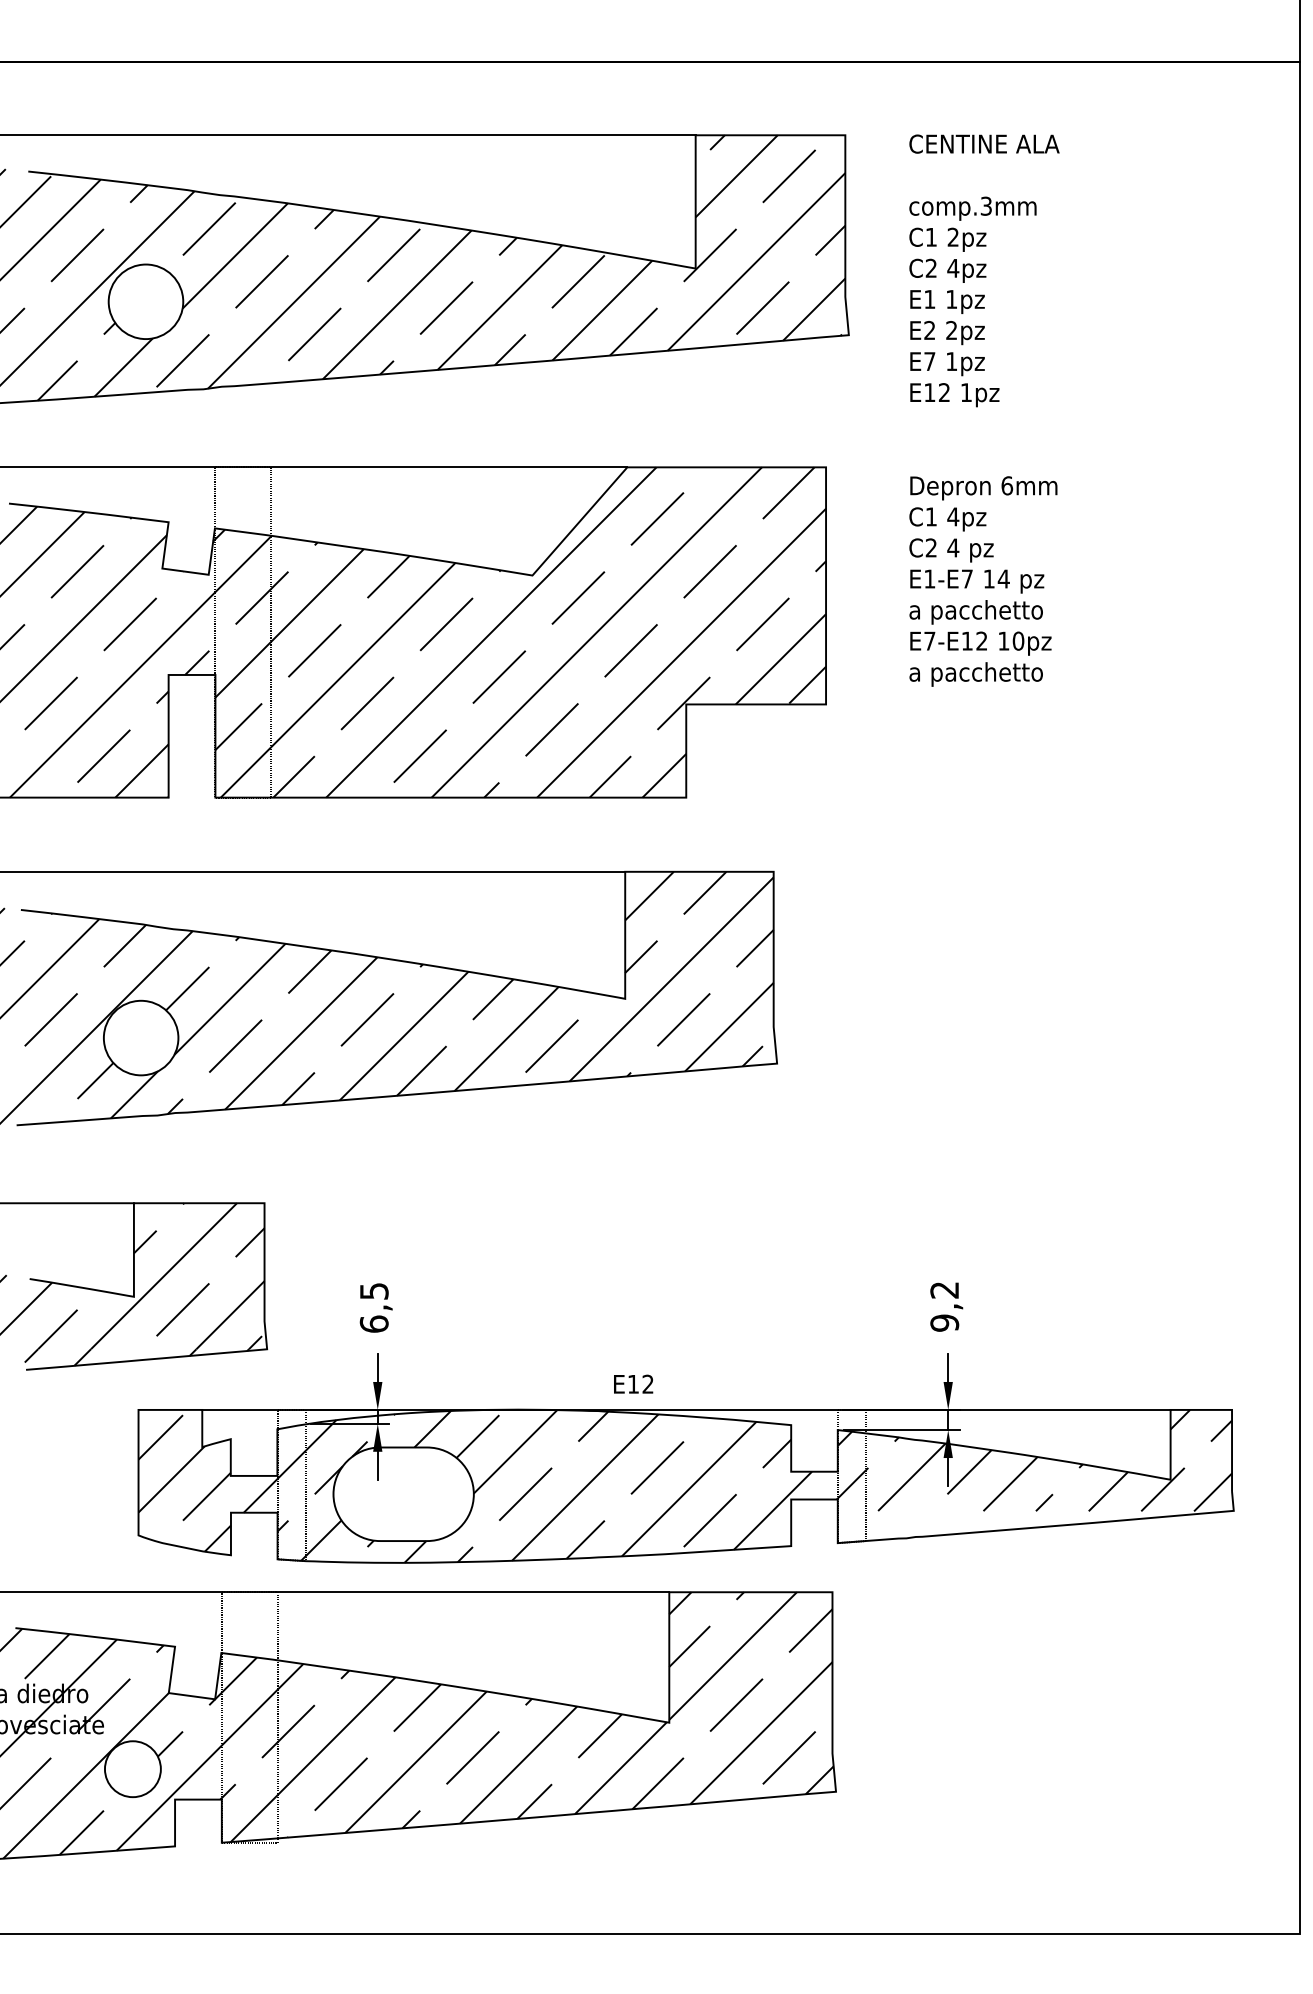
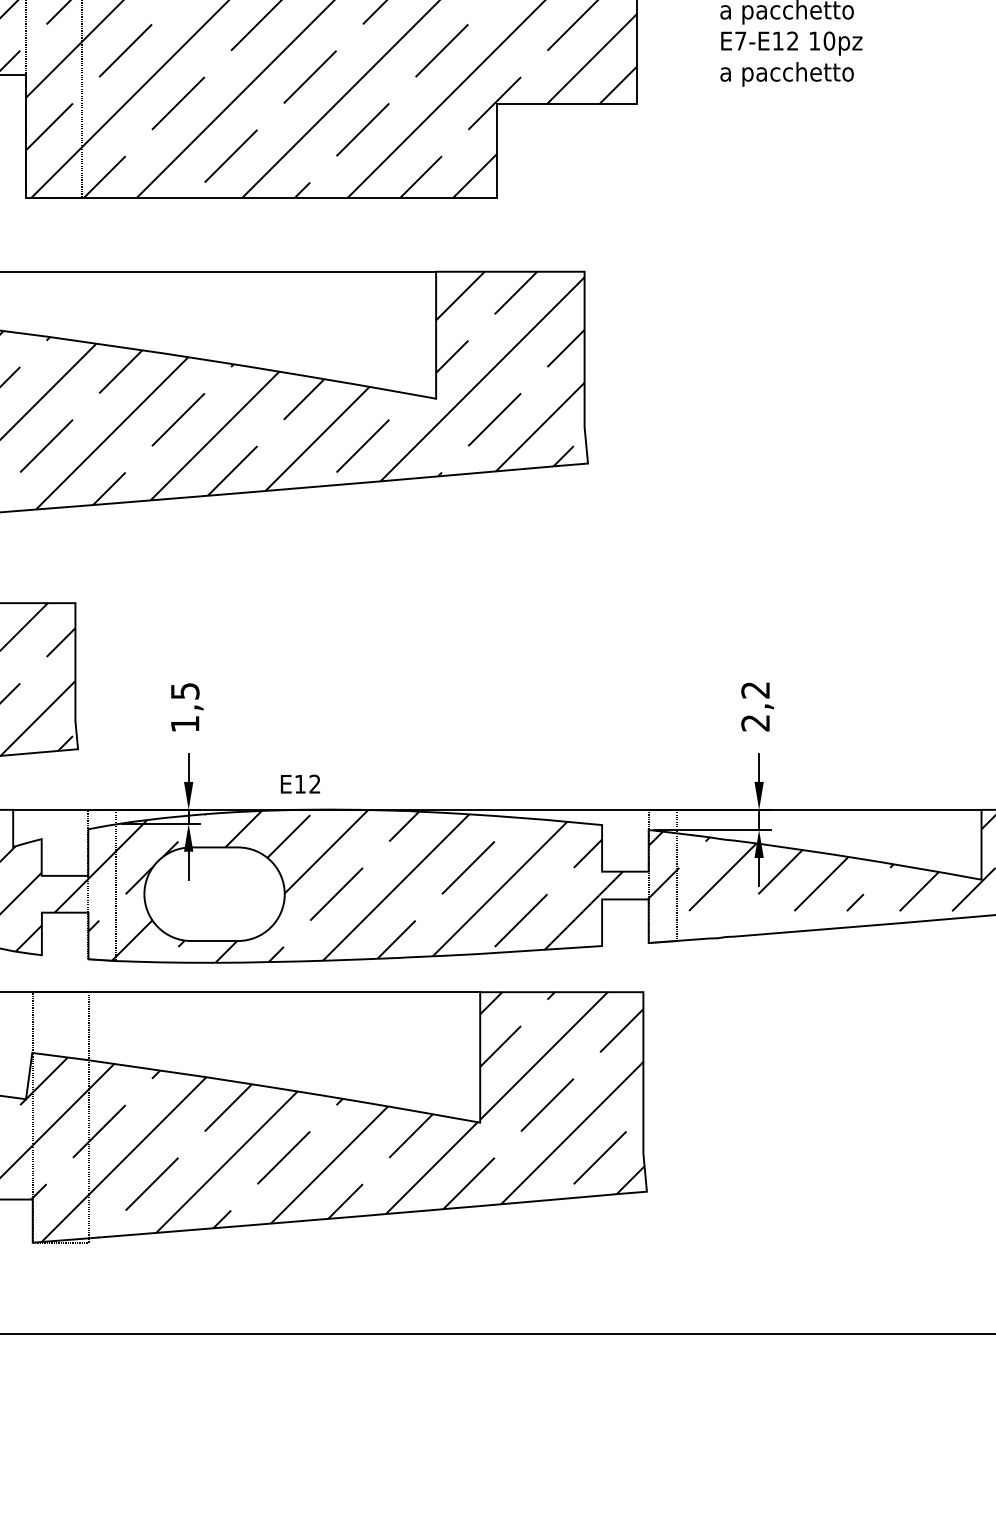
text: (944, 1322) -> (755, 722), 9,2 -> 2,2
text: (373, 1323) -> (184, 723), 6,5 -> 1,5
text: (633, 1383) -> (300, 783), moved

